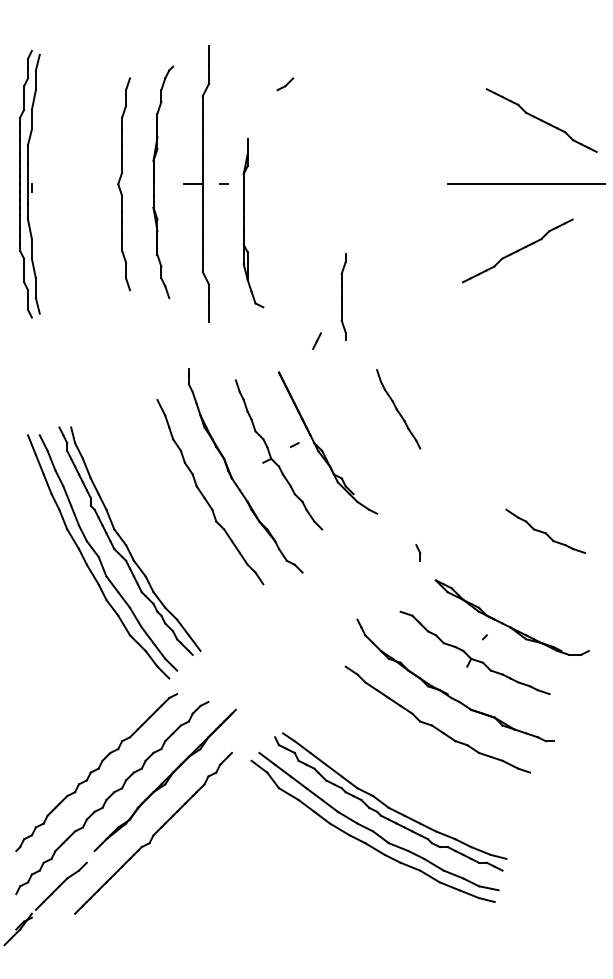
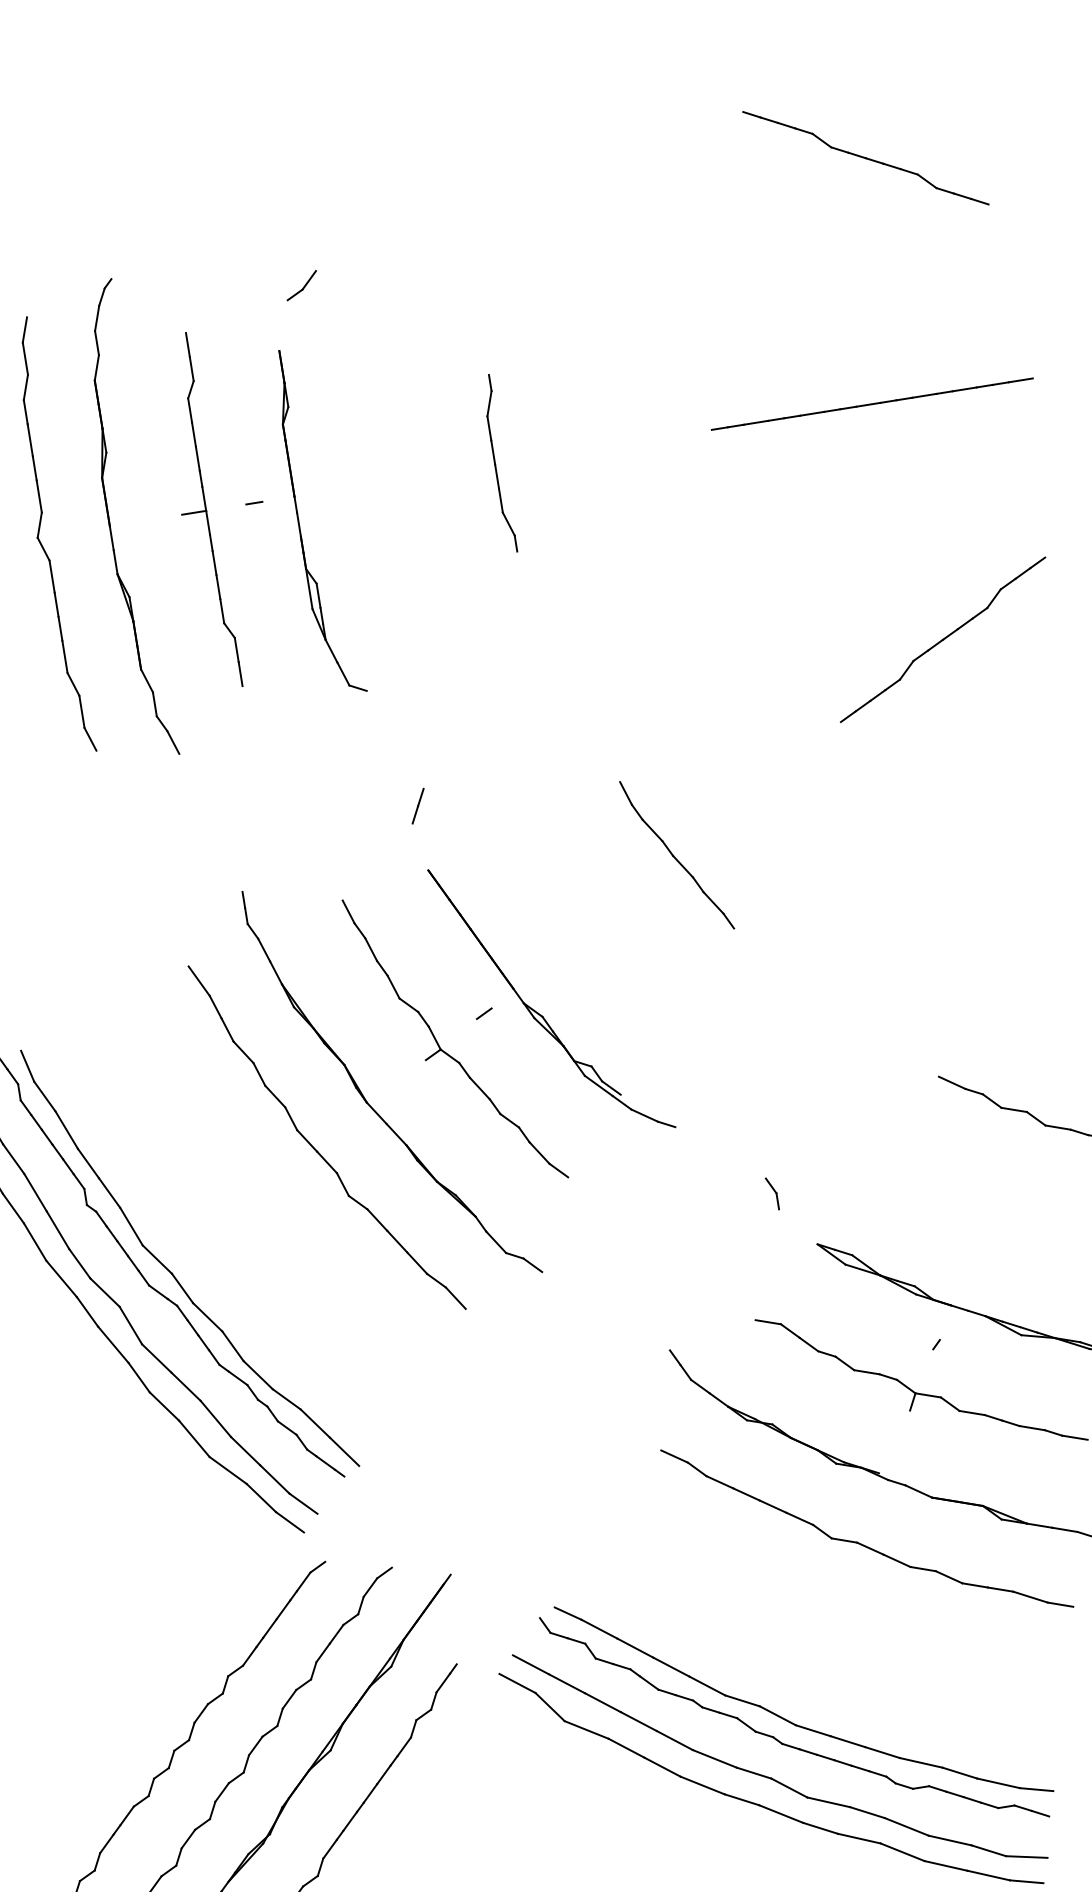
part: (285, 84) -> (302, 286), moved
part: (541, 120) -> (865, 158), moved
part: (196, 184) -> (197, 512), size x0.62
part: (244, 223) -> (300, 525), moved
part: (517, 250) -> (942, 638), moved
part: (343, 296) -> (498, 462), moved
line: (316, 340) -> (416, 805), moved
part: (398, 409) -> (676, 855), moved

